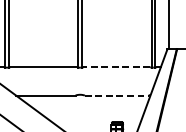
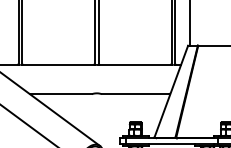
line: (117, 67) -> (135, 64), dashed -> solid
line: (117, 95) -> (135, 94), dashed -> solid

